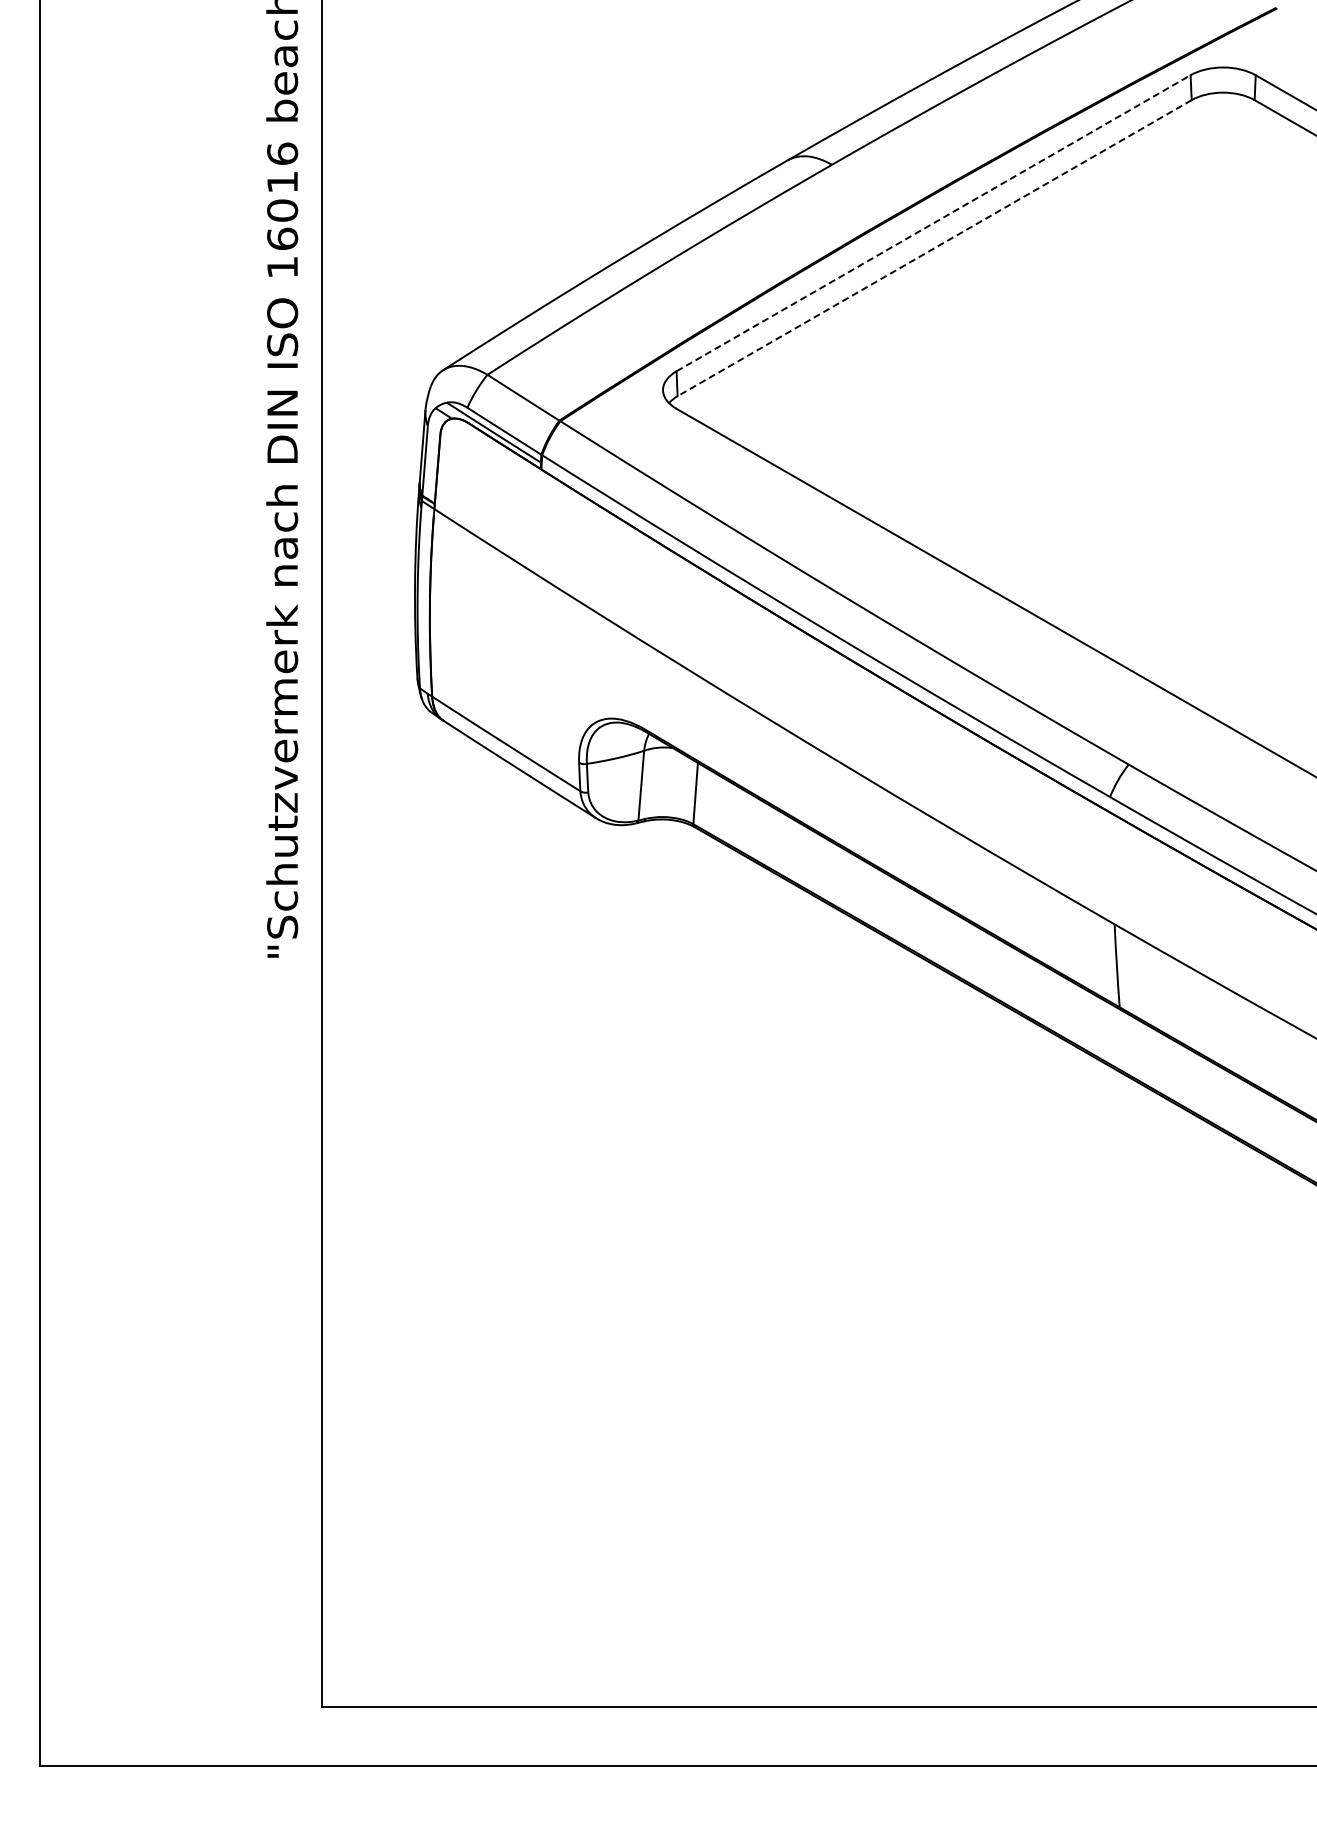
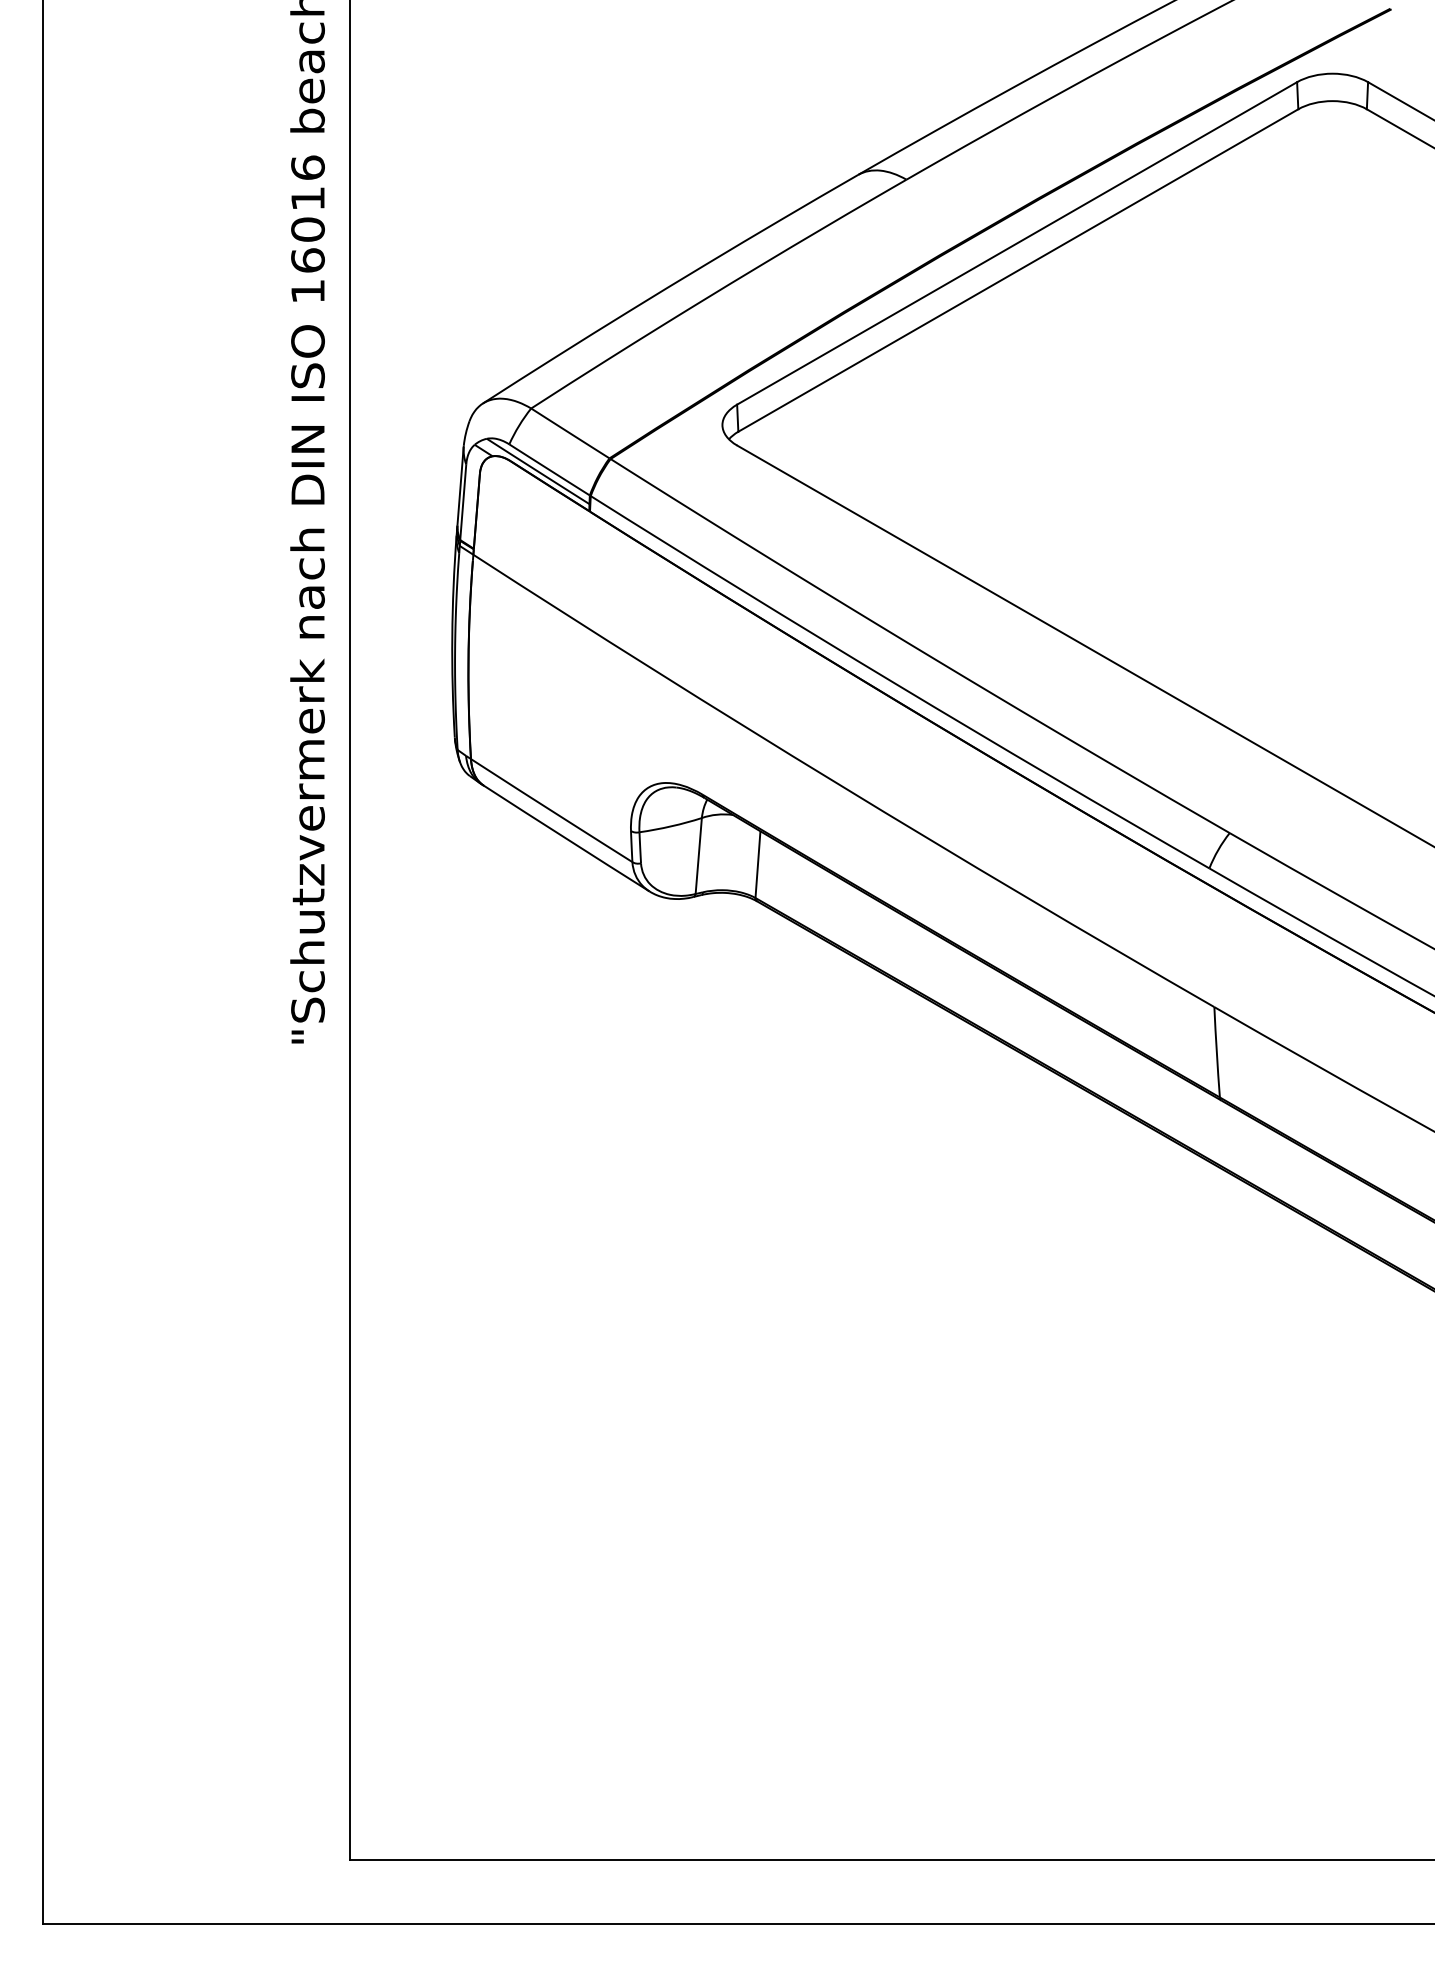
line: (933, 223) -> (1017, 243), dashed -> solid
line: (934, 248) -> (1018, 270), dashed -> solid

